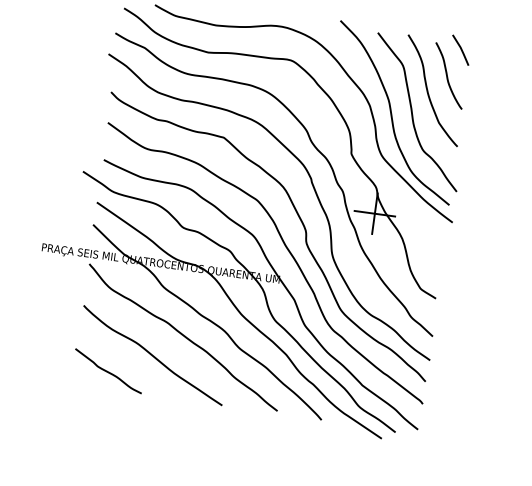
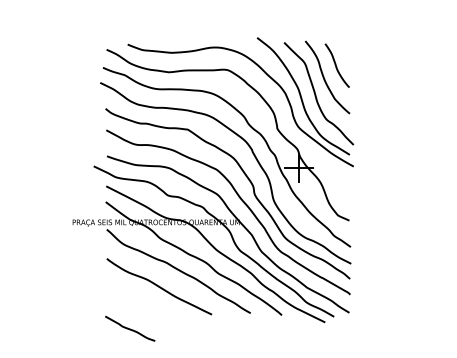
line: (460, 49) -> (342, 46), removed
curve: (108, 370) -> (130, 328), moved

